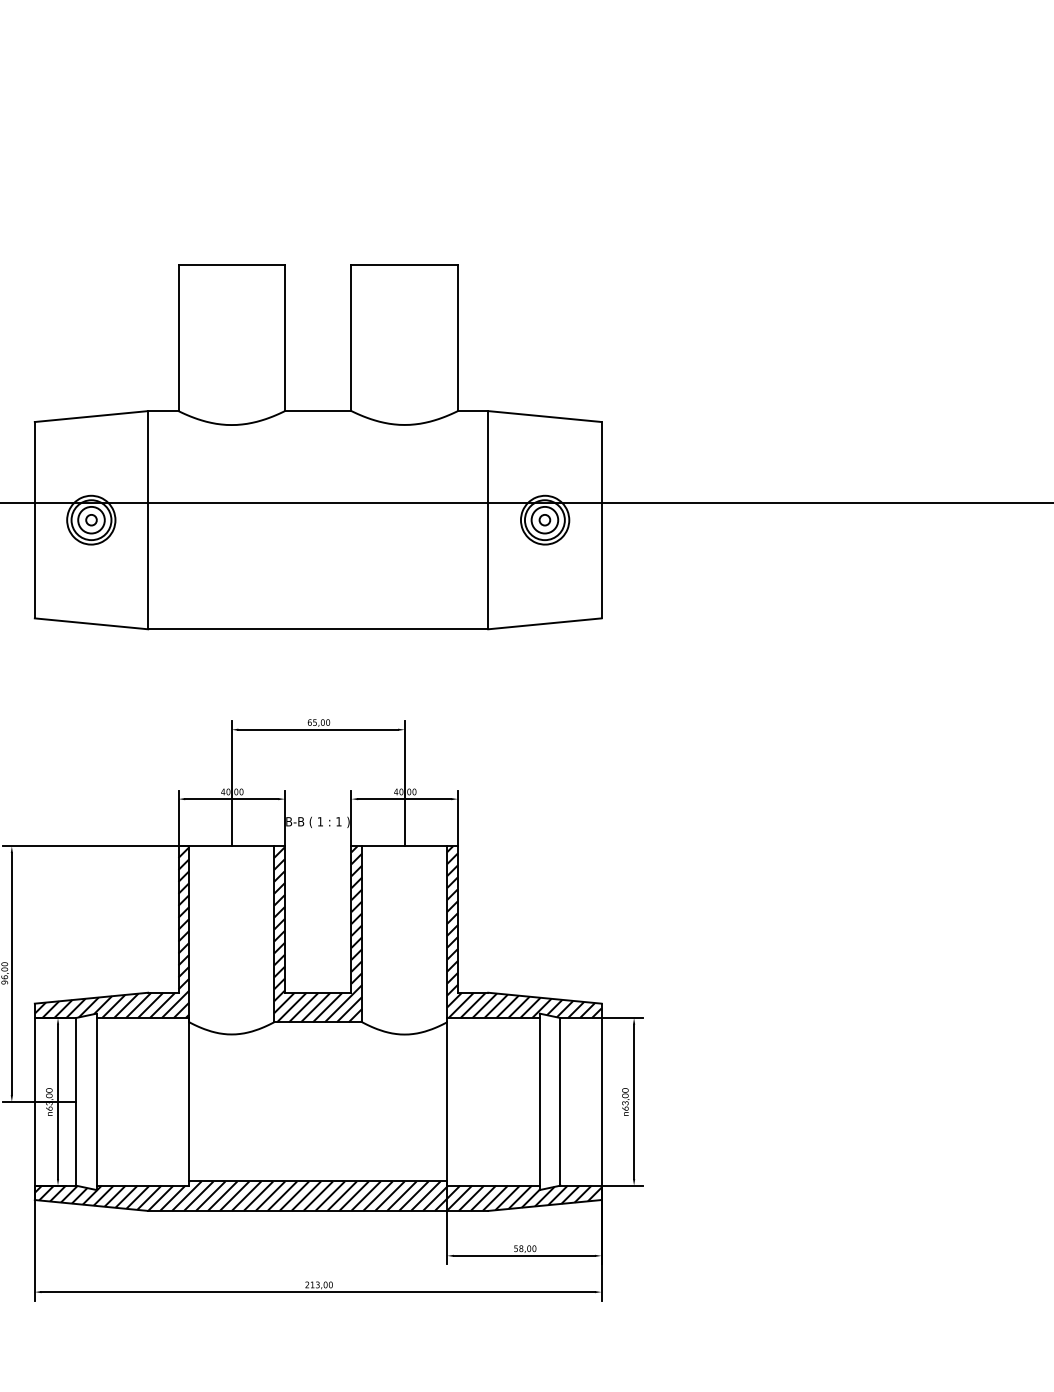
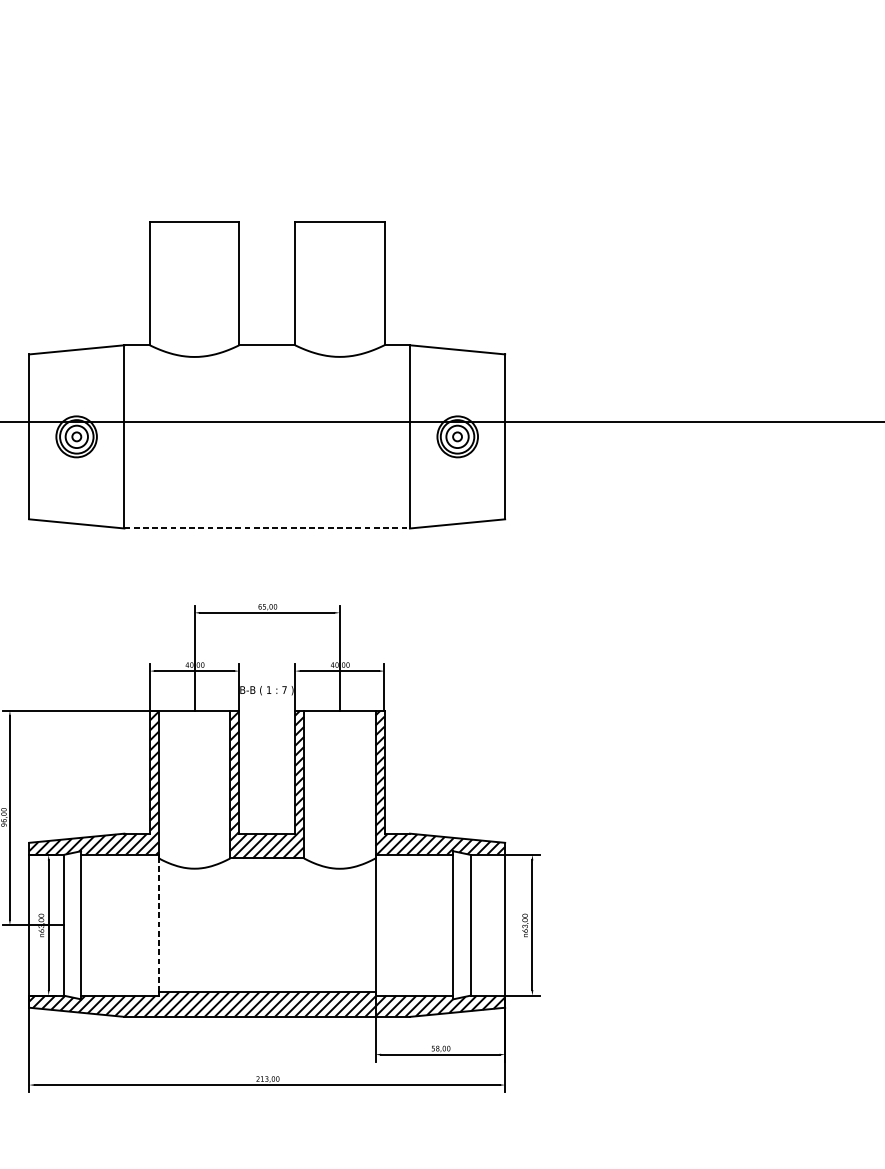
line: (318, 629) -> (267, 528), solid -> dashed
text: (338, 821) -> (284, 689), 1 -> 7
line: (189, 1101) -> (159, 924), solid -> dashed

